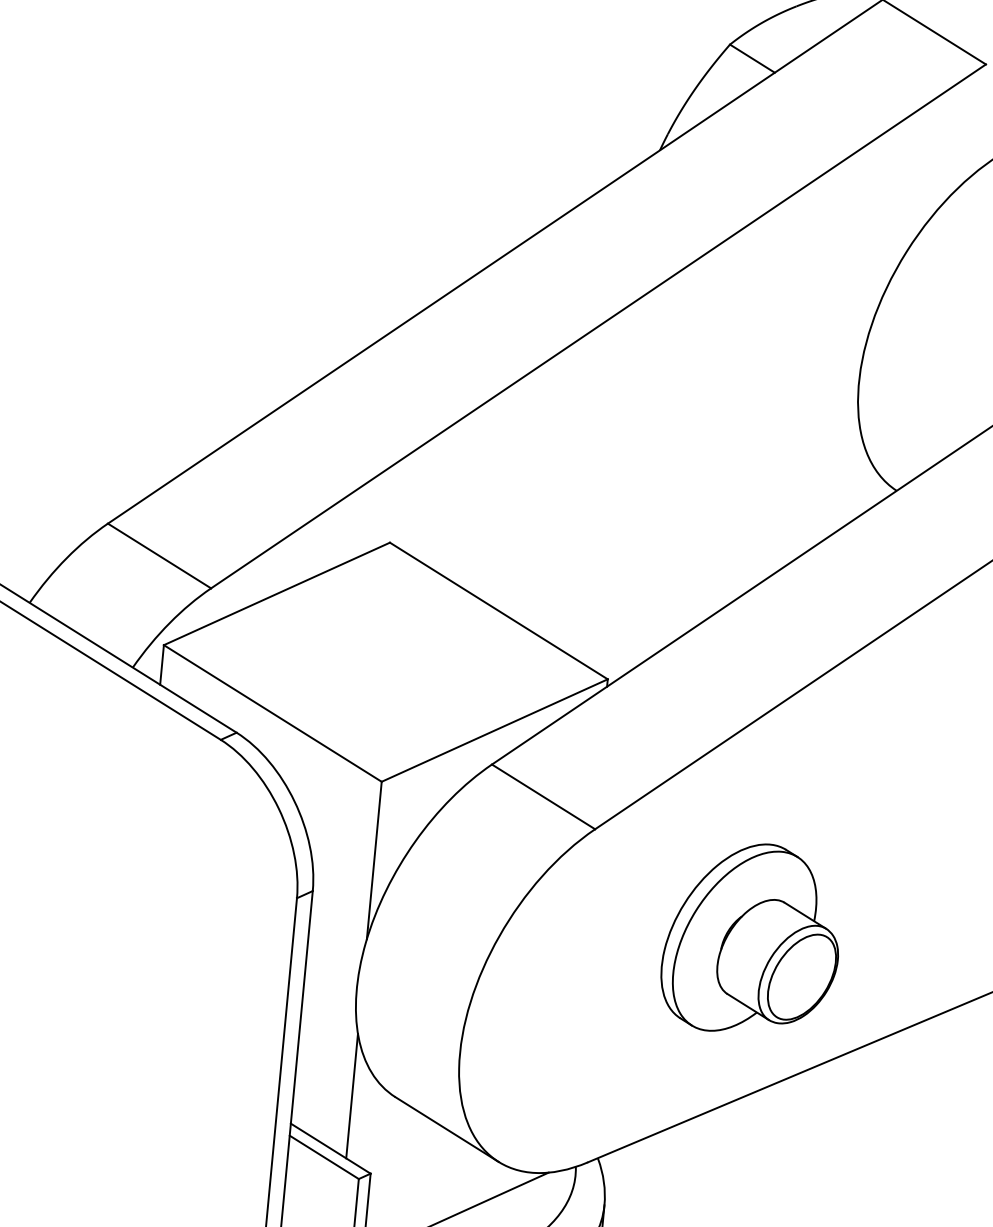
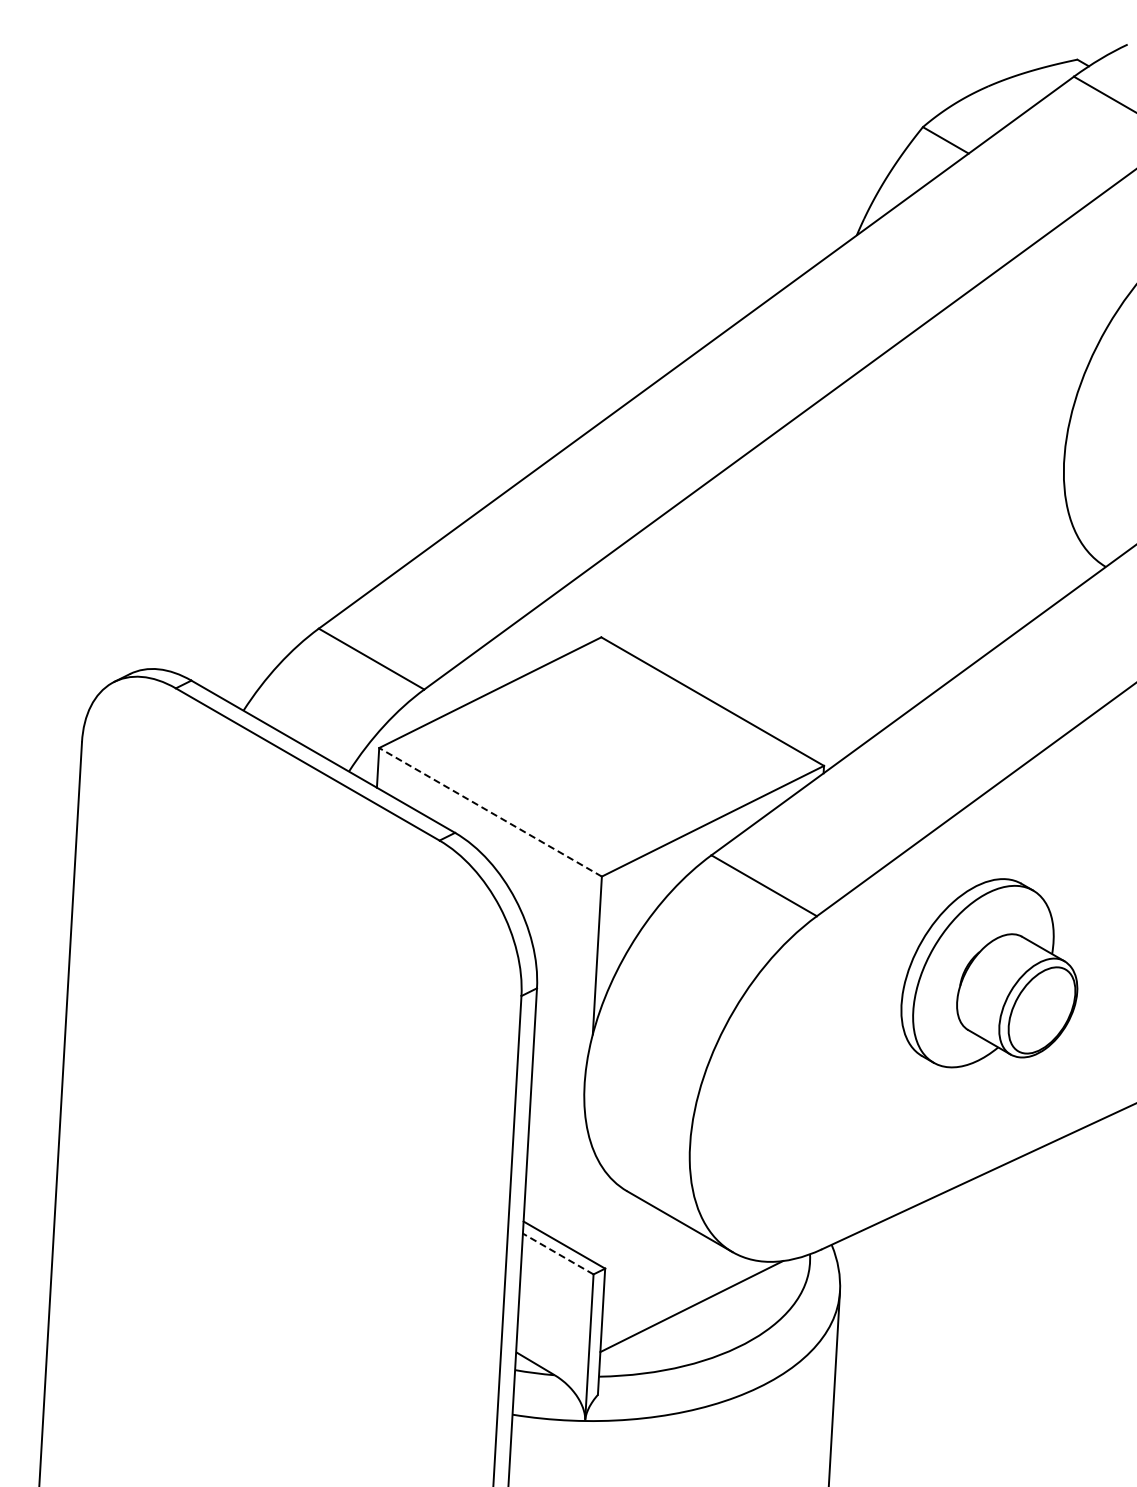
line: (272, 713) -> (490, 812), solid -> dashed
part: (750, 938) -> (989, 973), moved
line: (351, 1095) -> (583, 1191), removed
line: (324, 1157) -> (558, 1254), solid -> dashed

